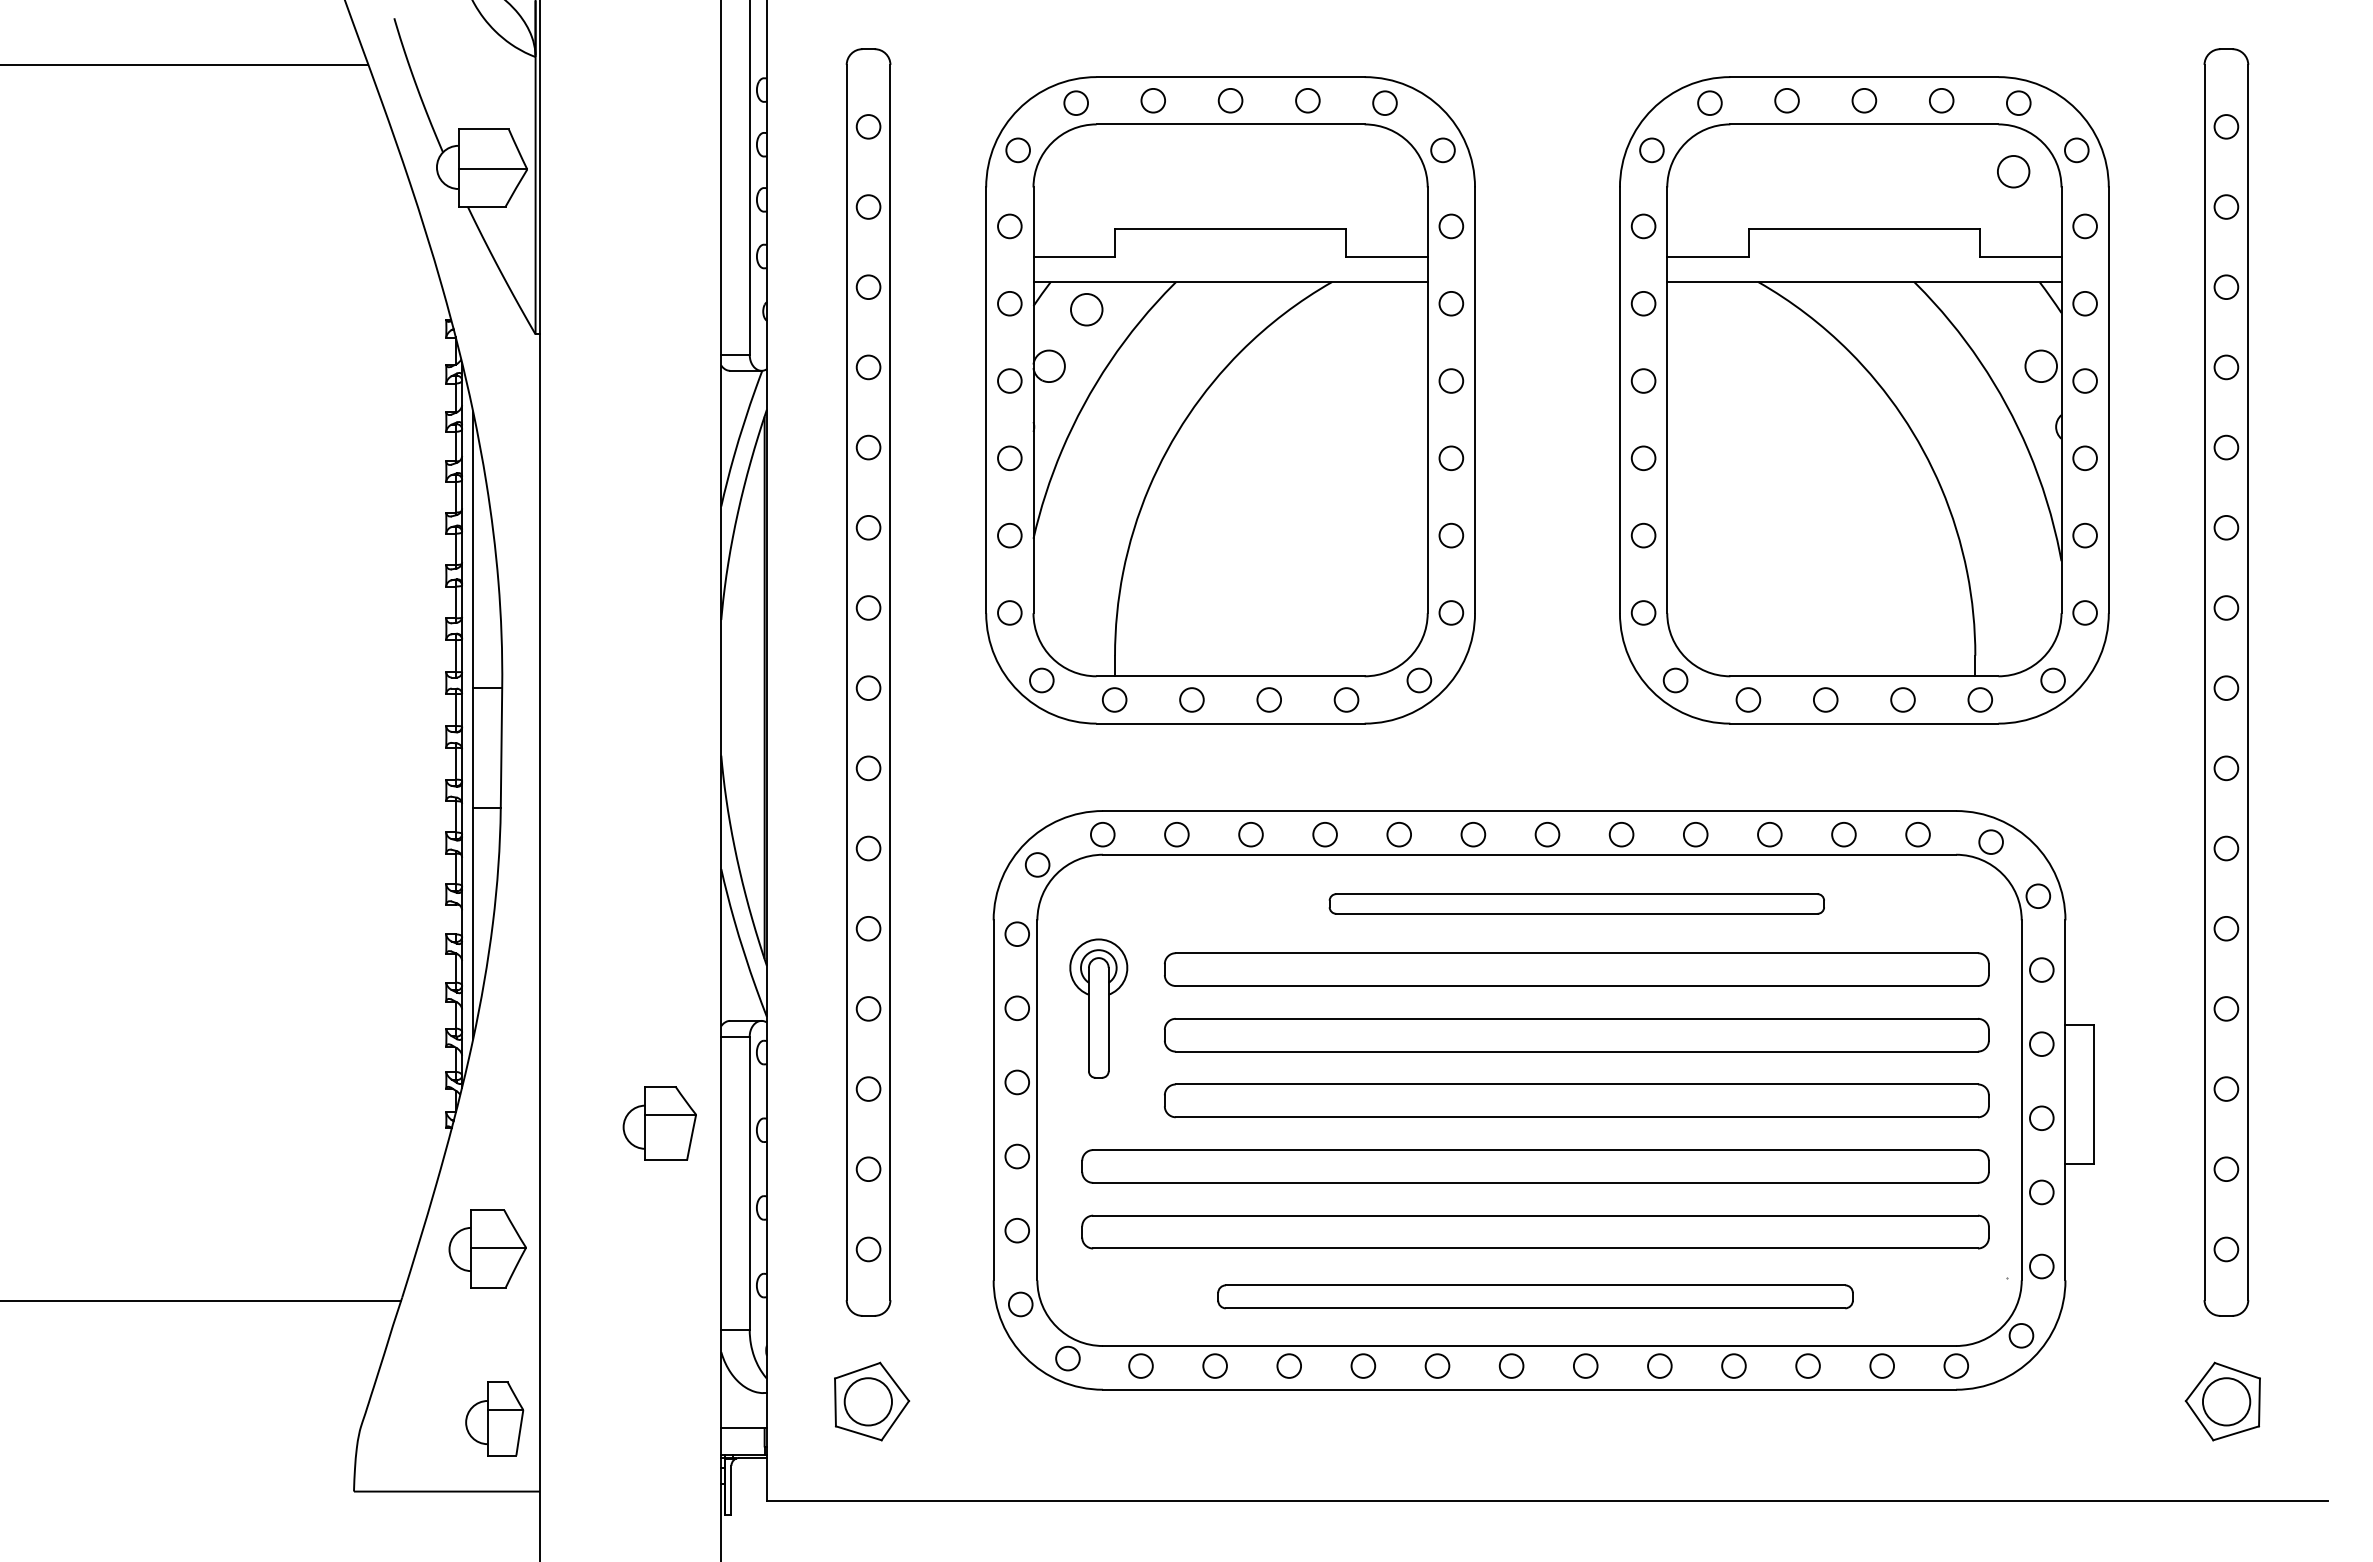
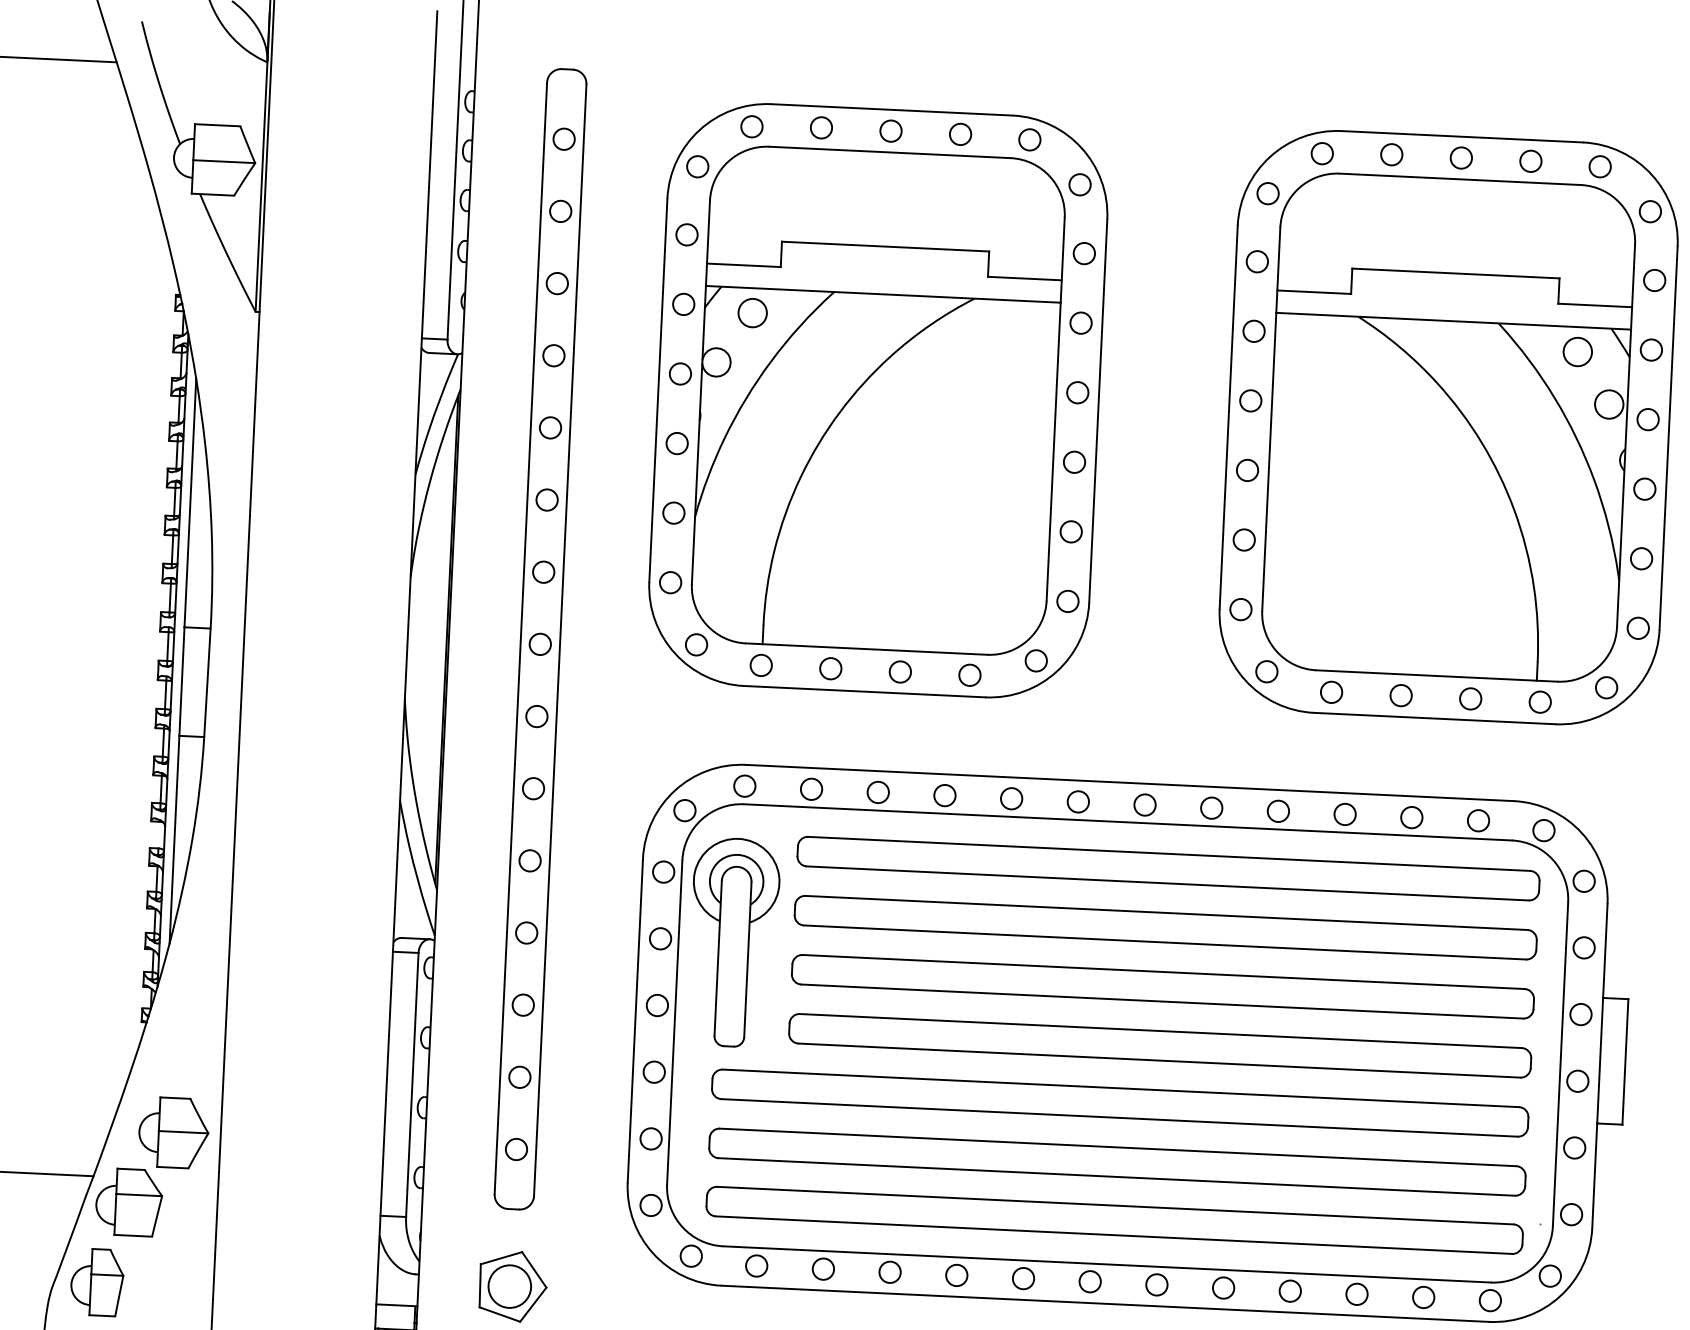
circle: (2013, 171) -> (1577, 351), moved
part: (1576, 903) -> (1168, 868), size x1.67
part: (1098, 1008) -> (733, 942), size x1.67
part: (659, 1123) -> (128, 1202), moved
part: (1535, 1296) -> (1114, 1220), size x1.43
part: (494, 1418) -> (97, 1282), moved

